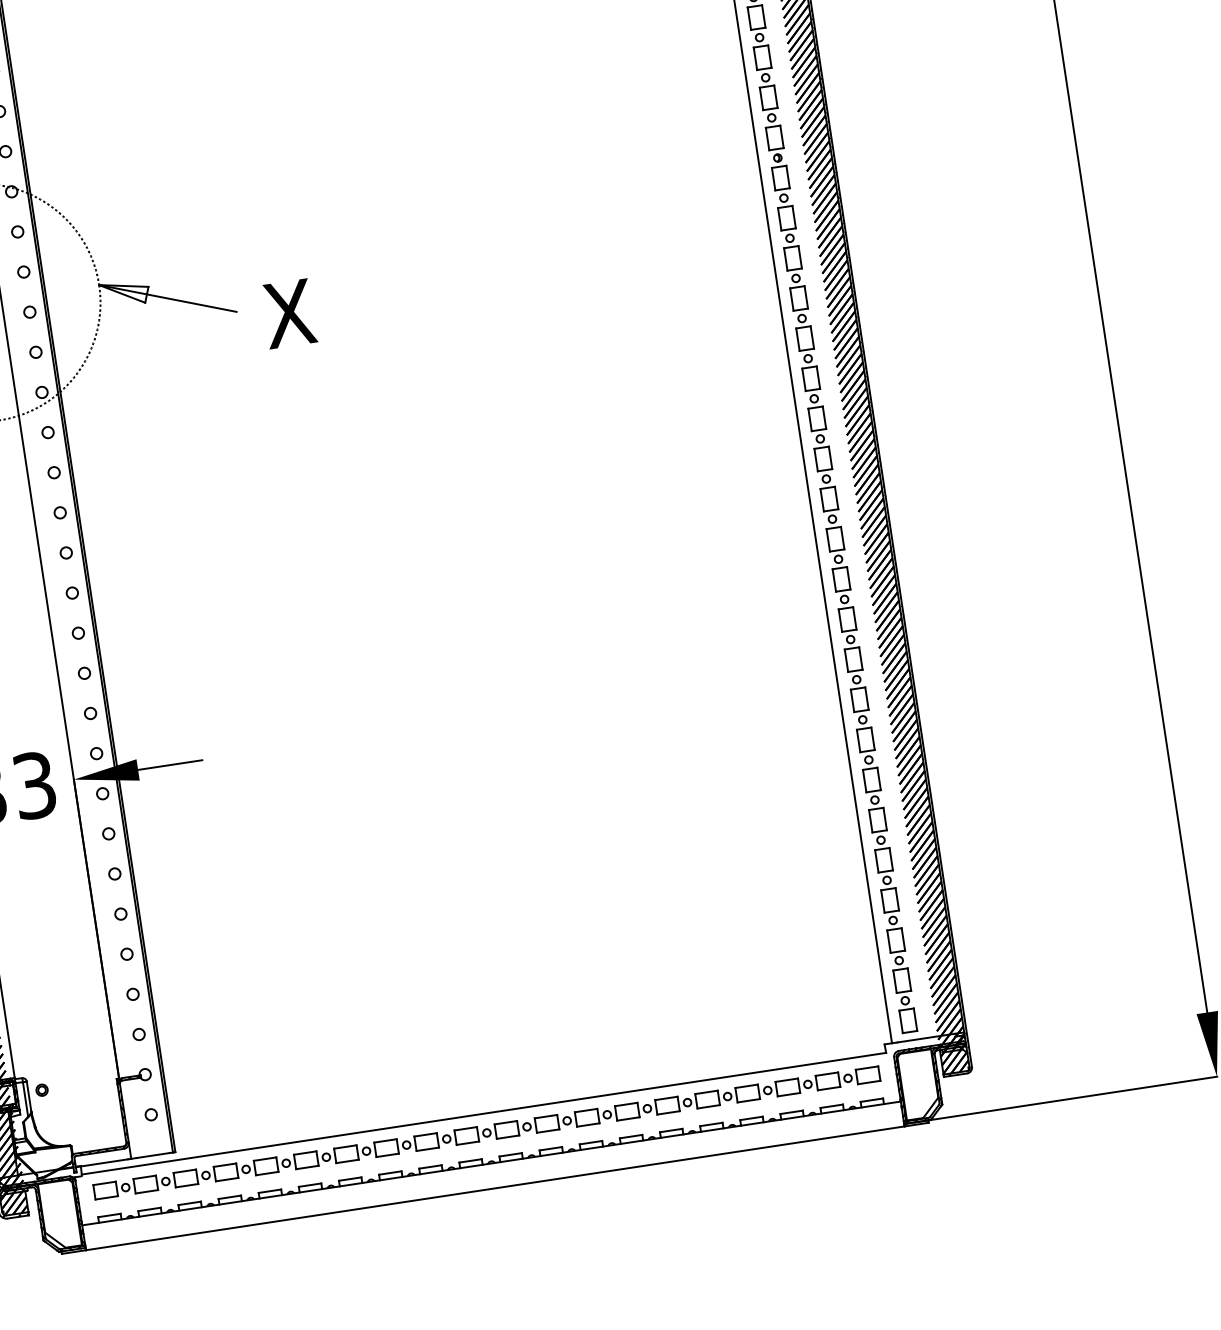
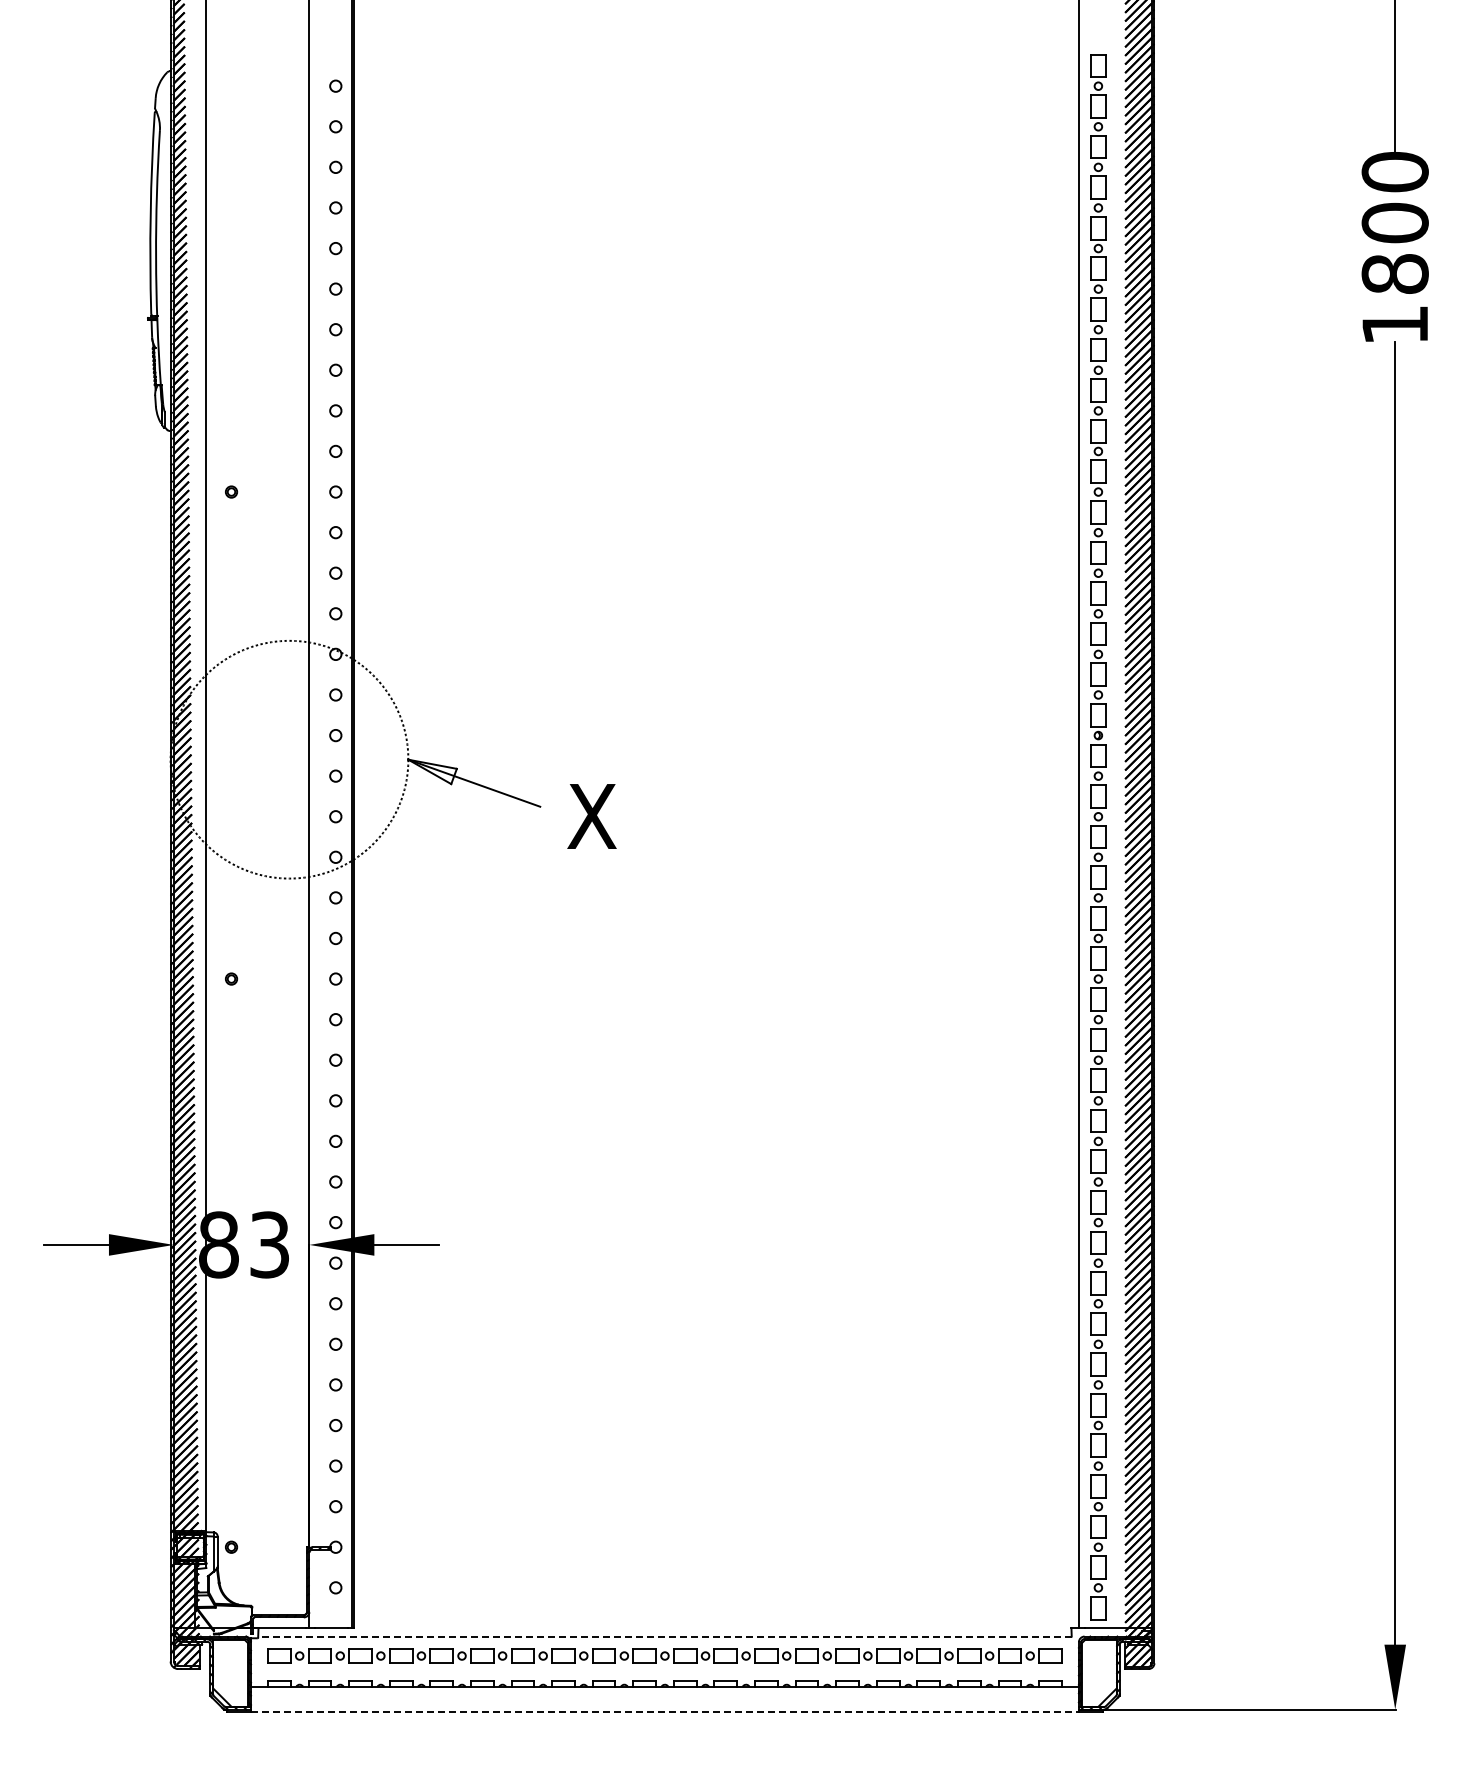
line: (483, 1113) -> (664, 1636), solid -> dashed
line: (494, 1188) -> (664, 1712), solid -> dashed

